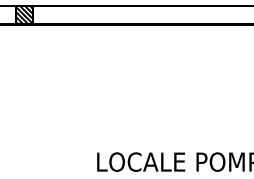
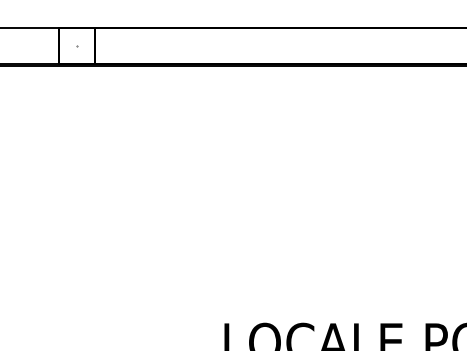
hatch: (24, 15) -> (77, 45), removed

